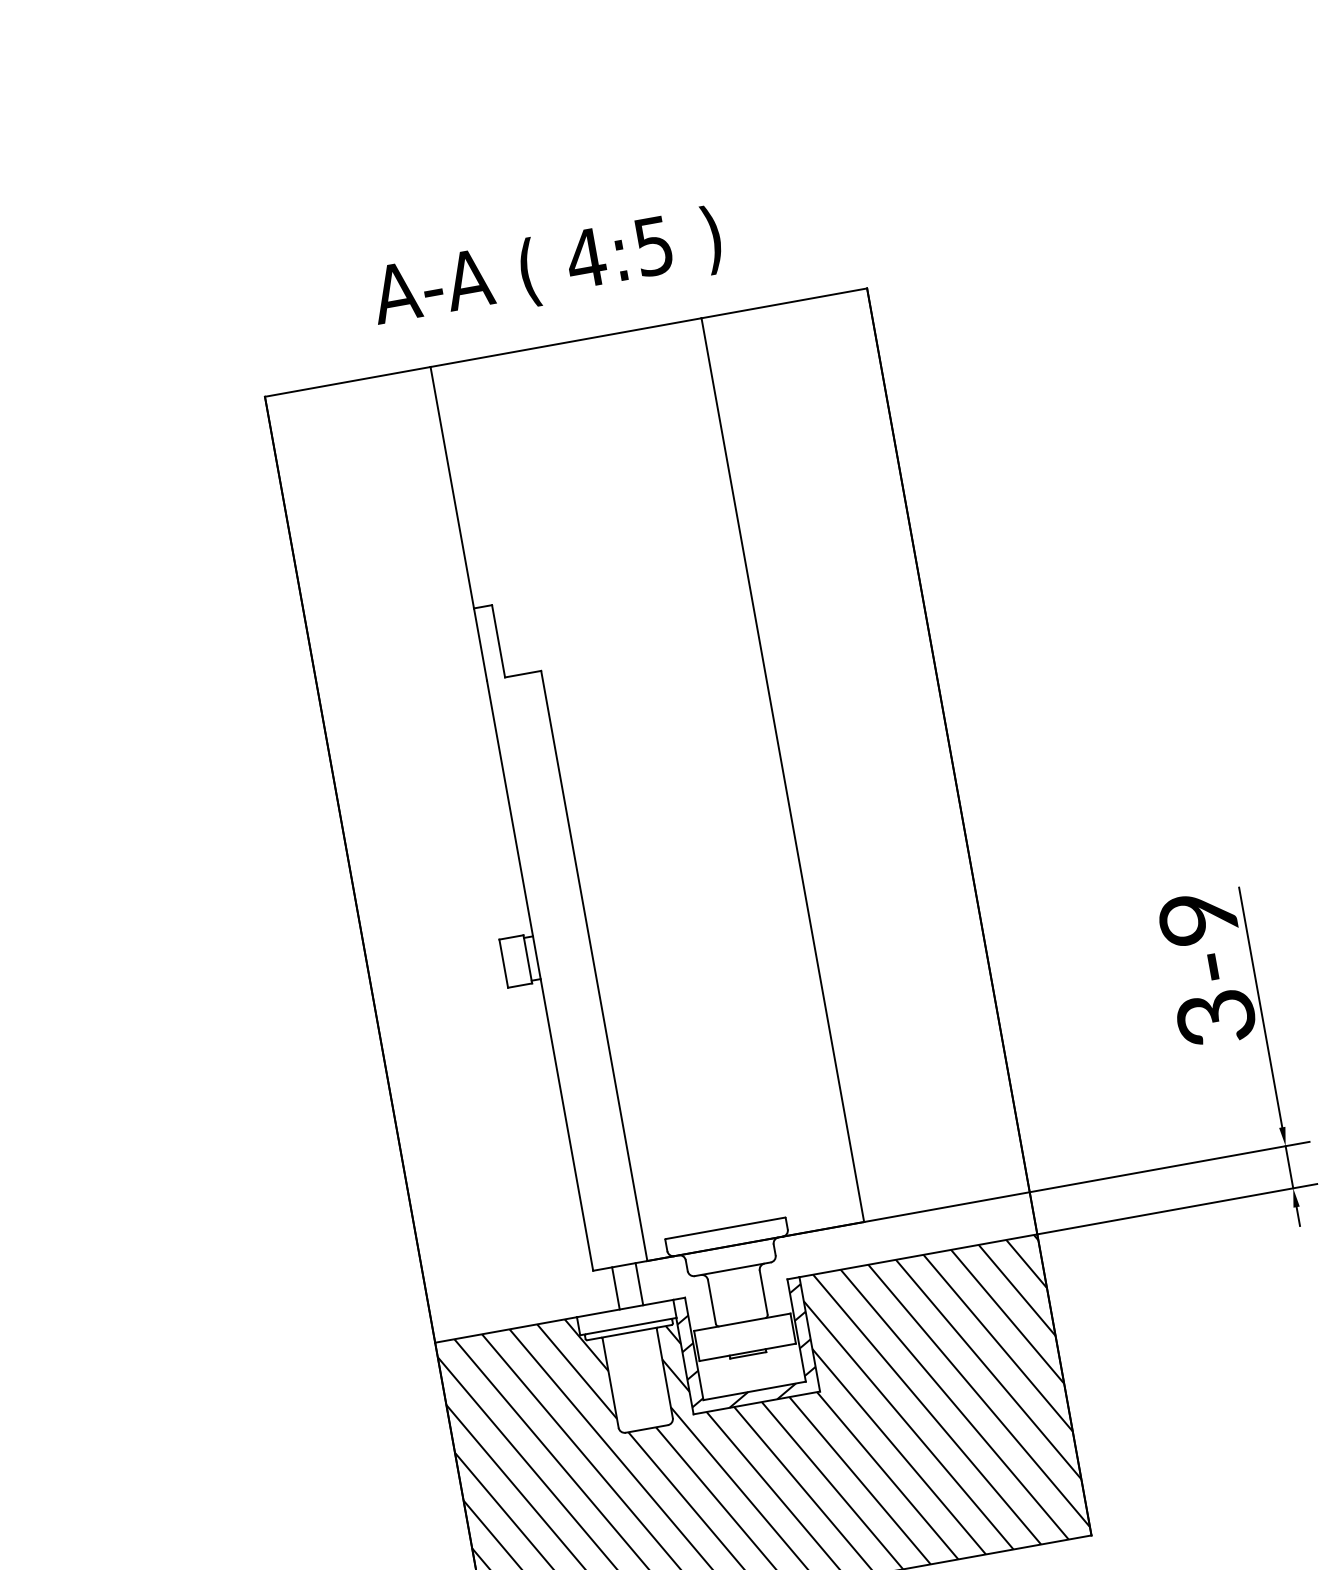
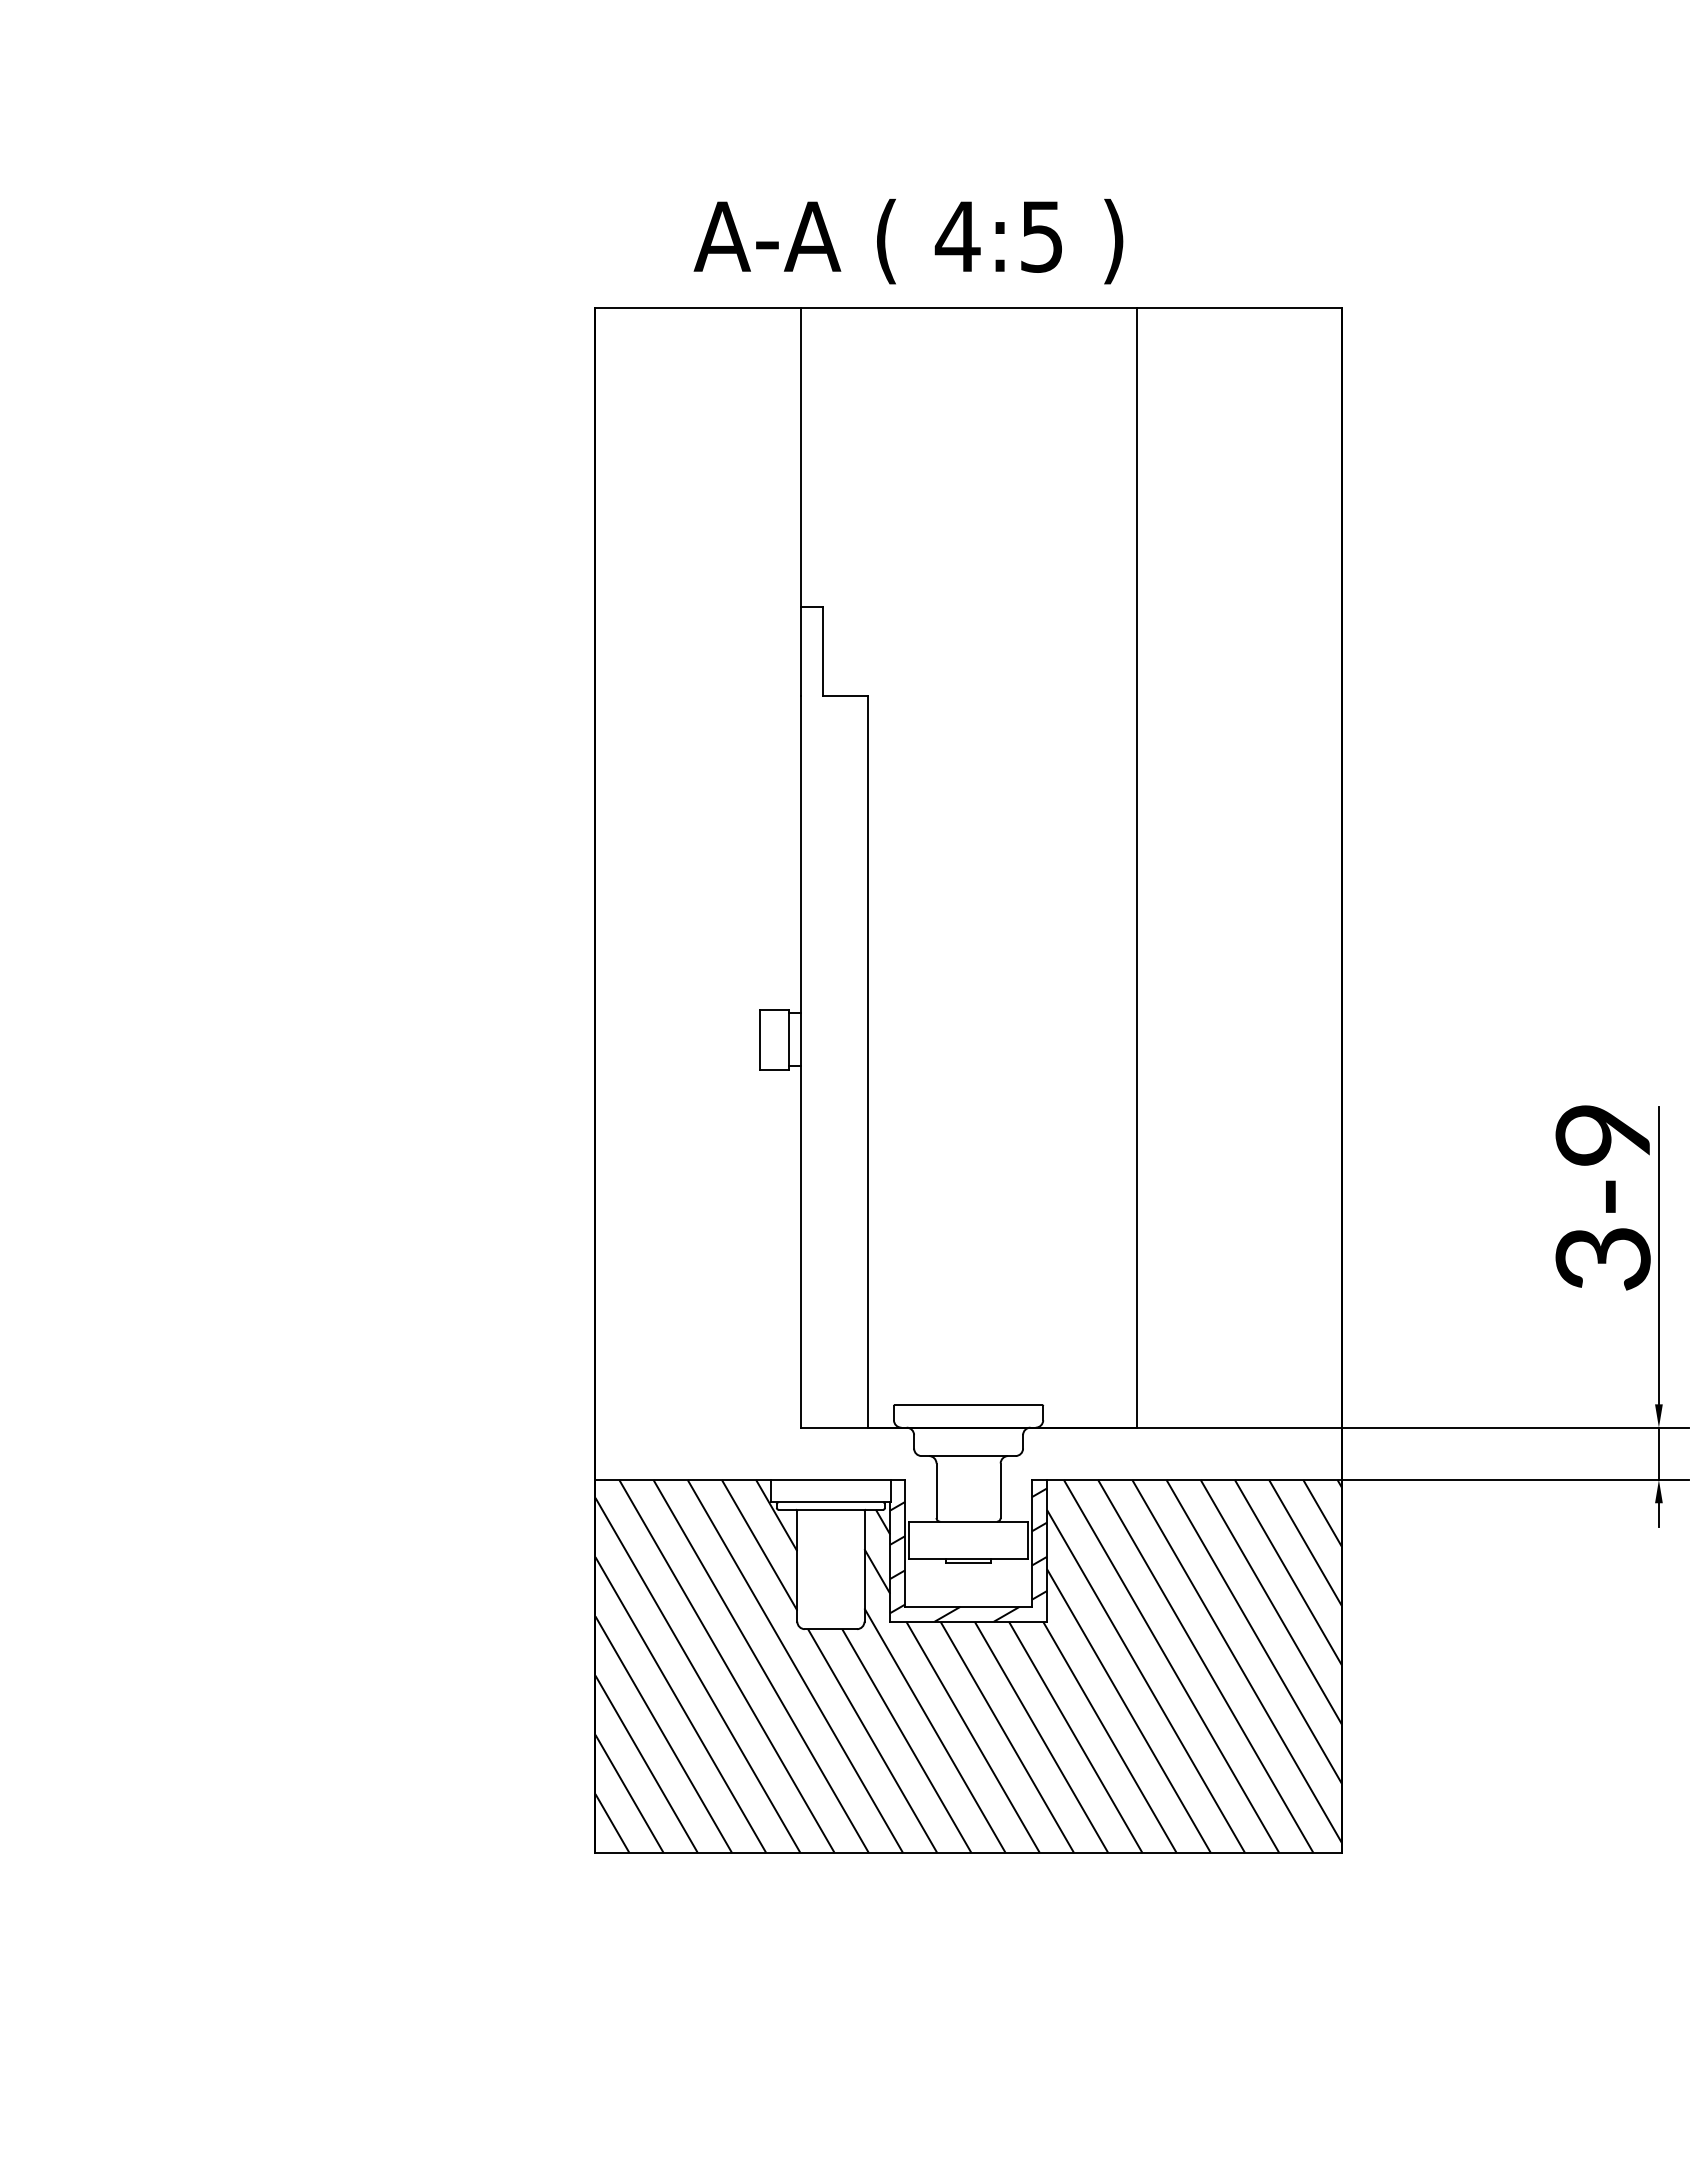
text: (546, 269) -> (908, 241), moved
line: (639, 1283) -> (853, 1453), removed
line: (616, 1288) -> (824, 1453), removed

